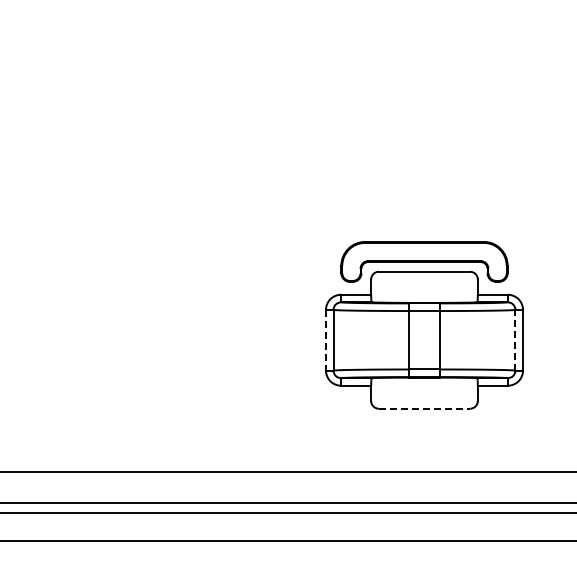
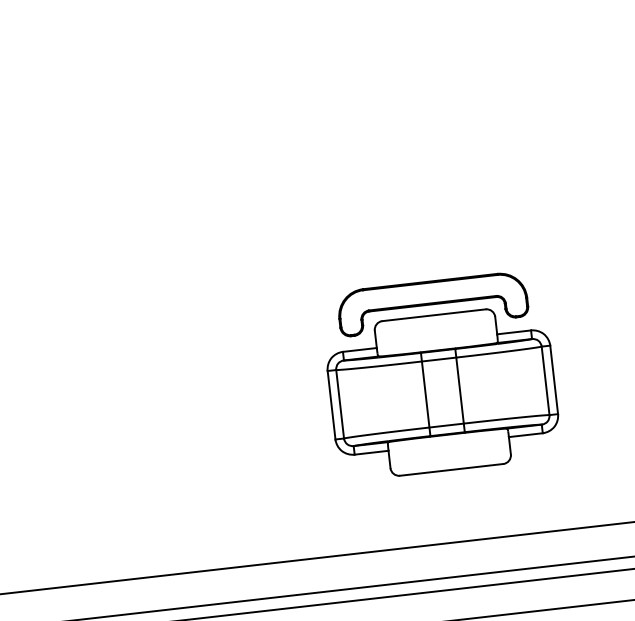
line: (515, 339) -> (545, 380), dashed -> solid
line: (325, 340) -> (331, 405), dashed -> solid
line: (424, 408) -> (451, 469), dashed -> solid

